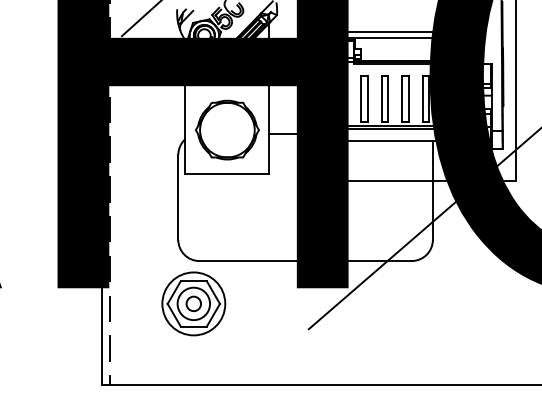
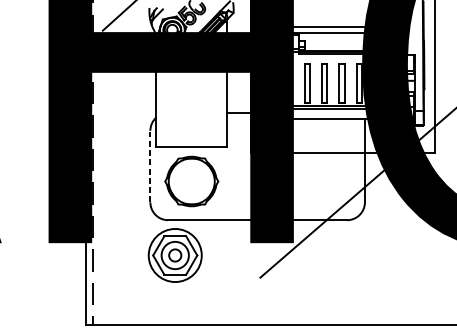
part: (227, 129) -> (191, 180), moved
line: (178, 196) -> (150, 165), solid -> dashed
part: (193, 303) -> (174, 255), moved

